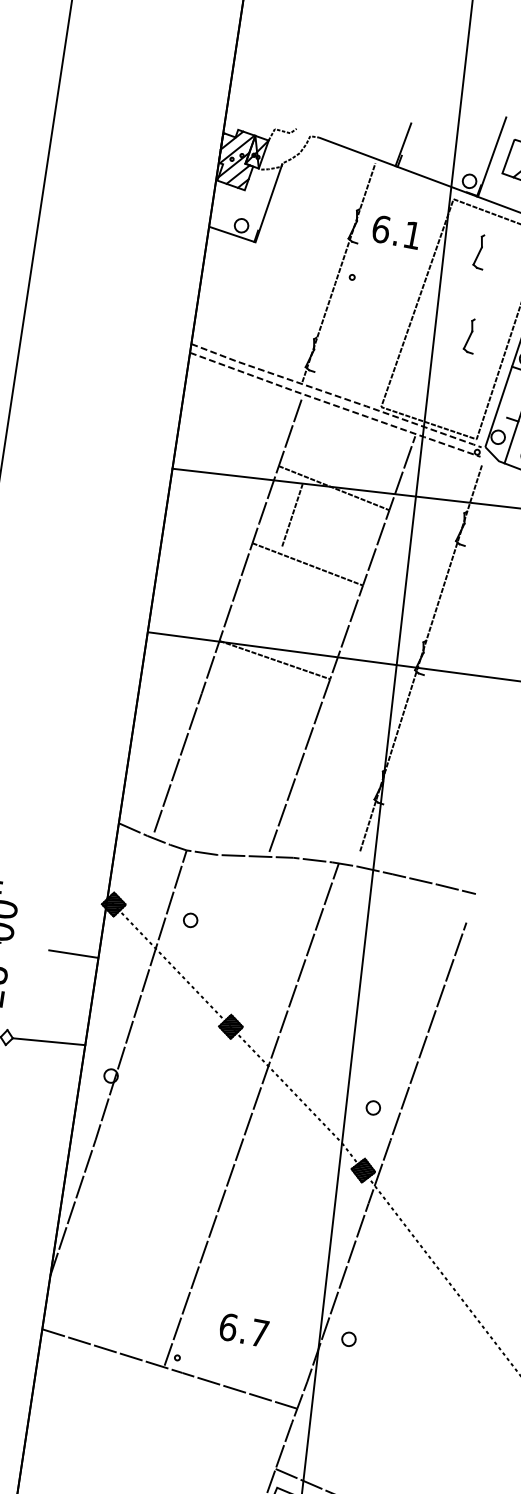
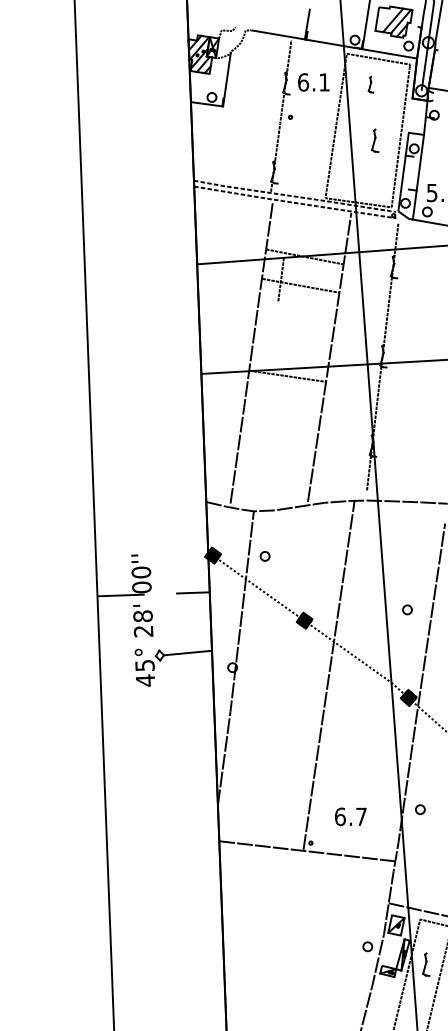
part: (479, 251) -> (370, 84), size x0.7
line: (306, 563) -> (300, 285), moved
part: (373, 1107) -> (407, 609), moved

